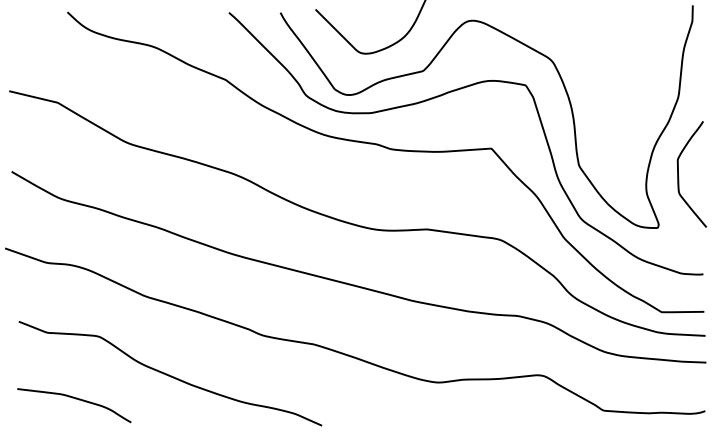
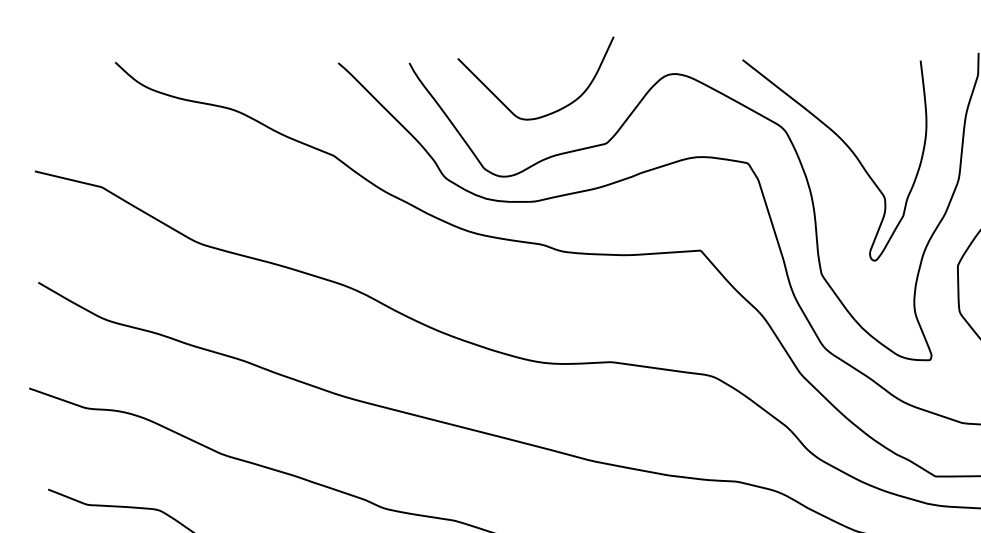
curve: (598, 75) -> (848, 149), added

